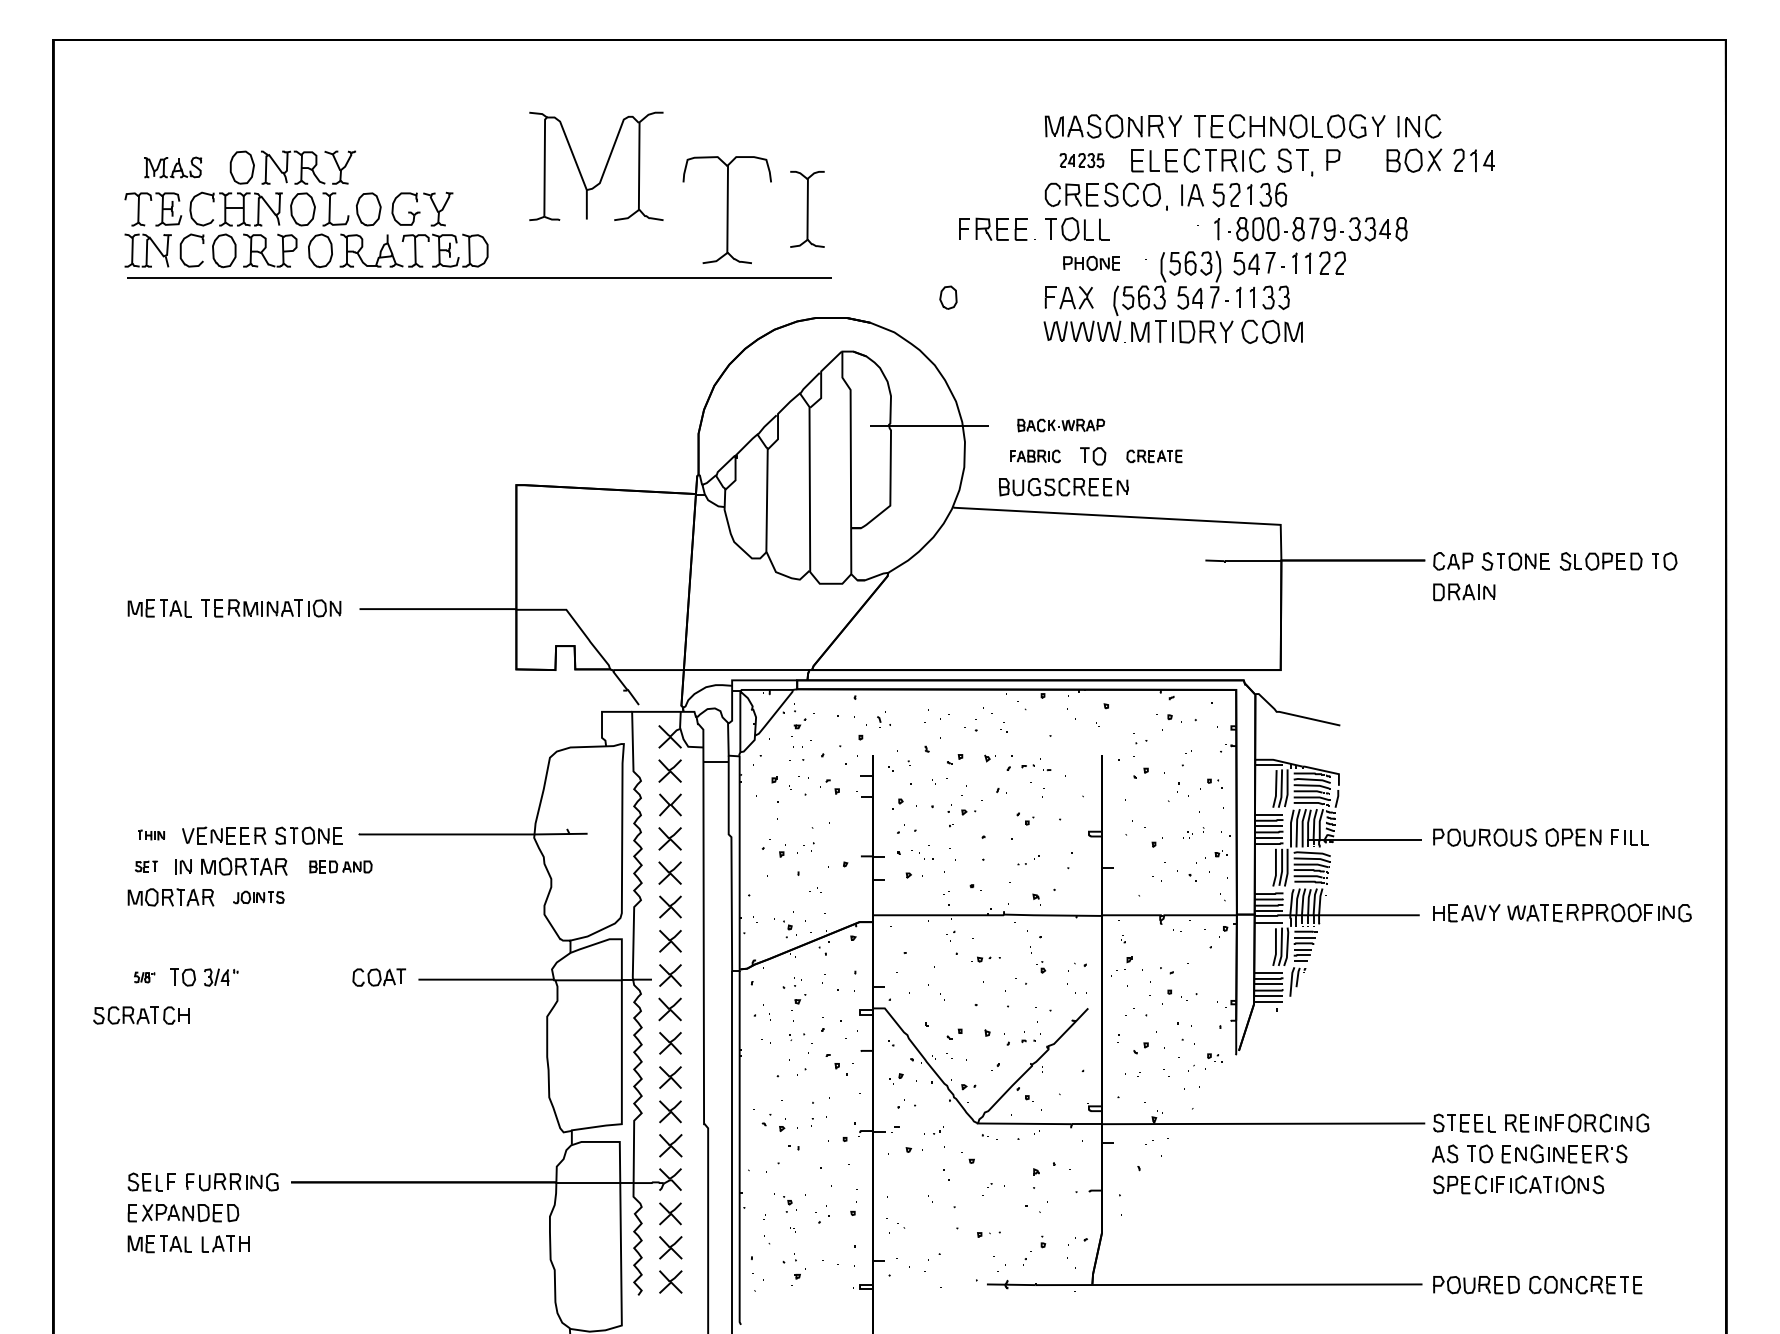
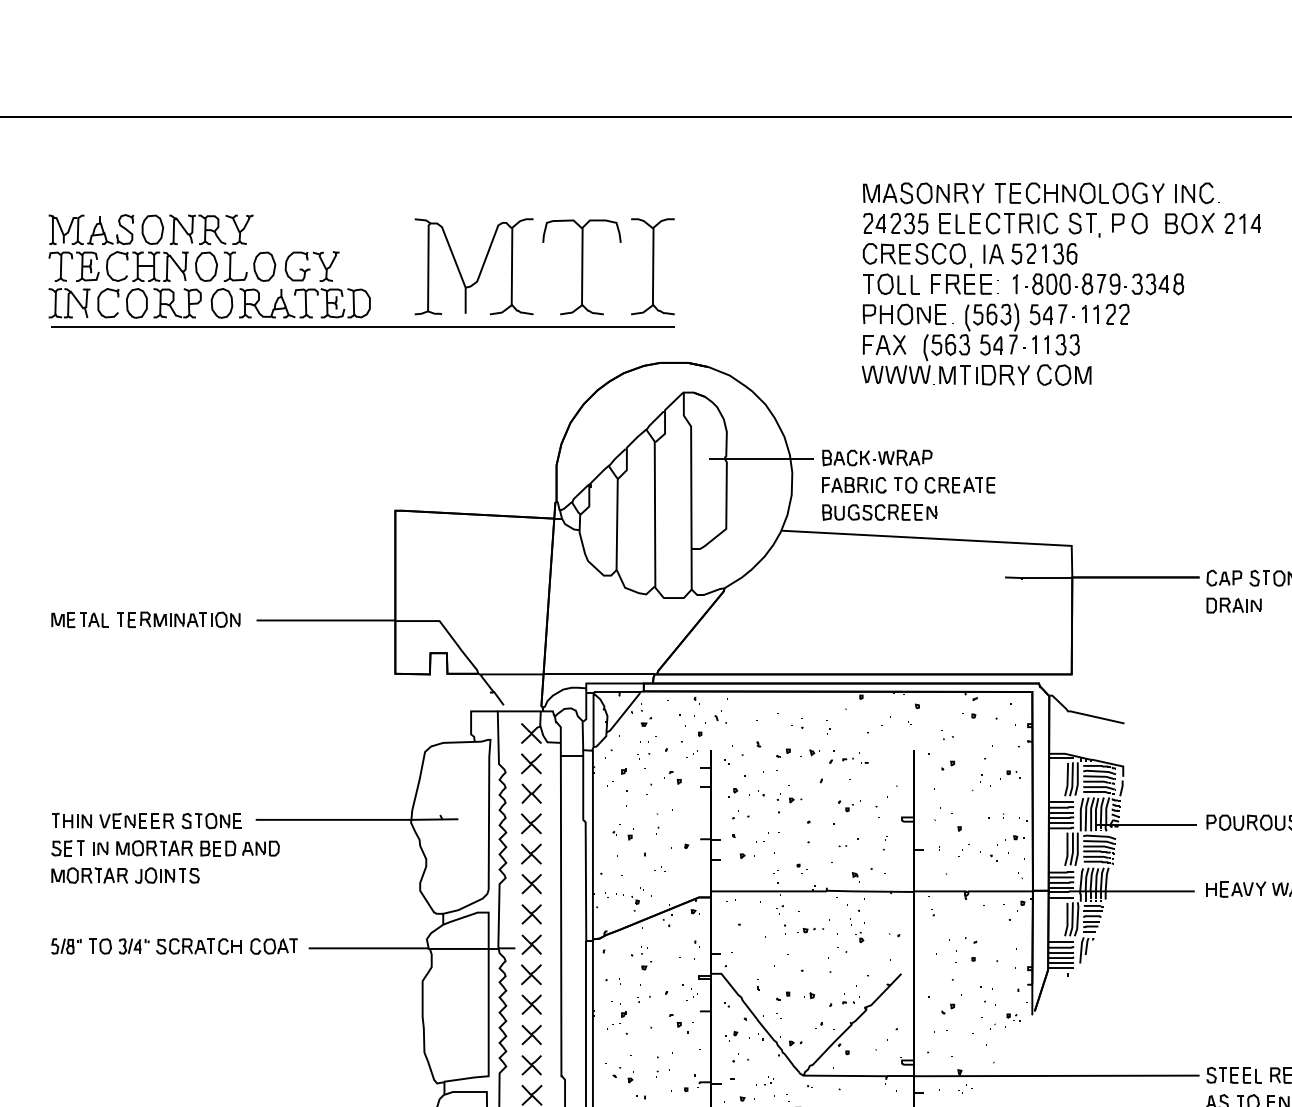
part: (1081, 160) -> (895, 223), size x1.67
part: (172, 167) -> (91, 229), size x1.67
part: (604, 167) -> (481, 267), moved
part: (807, 209) -> (652, 266), size x1.43
part: (997, 228) -> (965, 283), moved
part: (1091, 263) -> (904, 314), size x1.67
part: (948, 297) -> (1139, 223), moved
part: (1061, 425) -> (877, 457), size x1.43
part: (1035, 456) -> (854, 485), size x1.43
part: (1154, 456) -> (960, 485), size x1.43
part: (151, 834) -> (72, 819), size x1.67
part: (146, 866) -> (68, 848), size x1.67
part: (340, 866) -> (239, 848), size x1.43
part: (258, 897) -> (167, 875), size x1.43
part: (1121, 966) -> (616, 1020), moved
part: (144, 977) -> (66, 946), size x1.67
part: (141, 1015) -> (199, 946), moved

